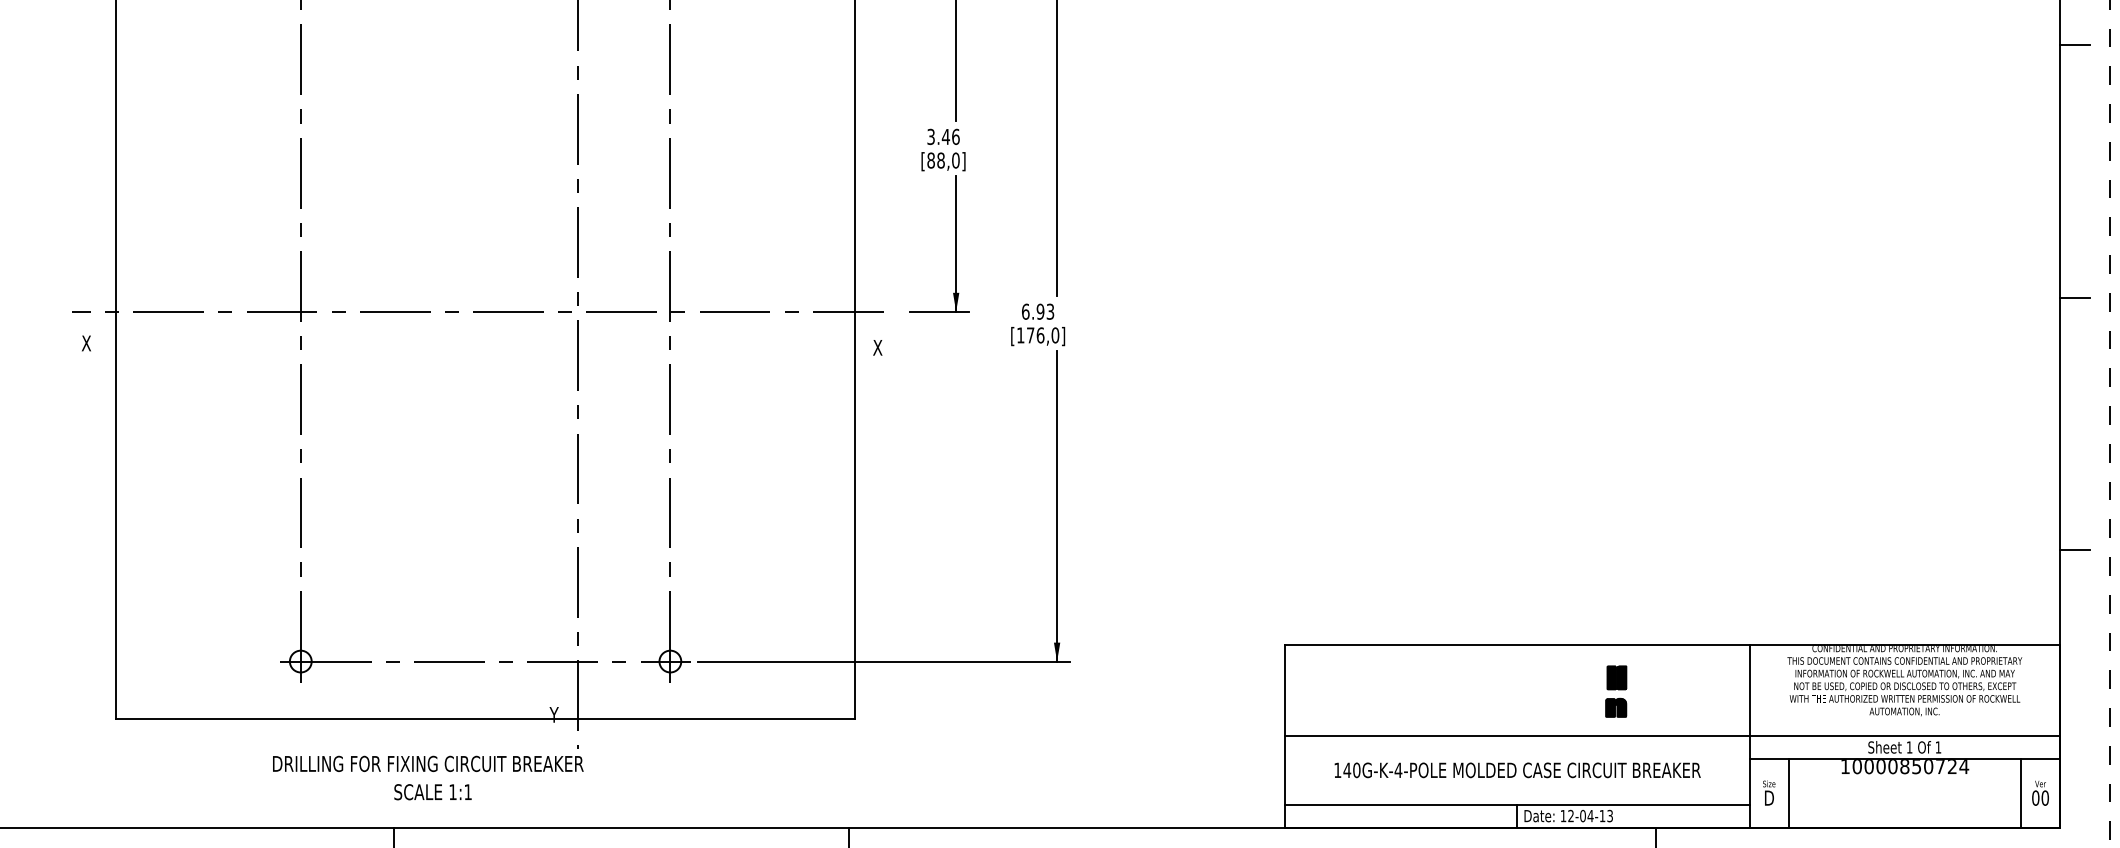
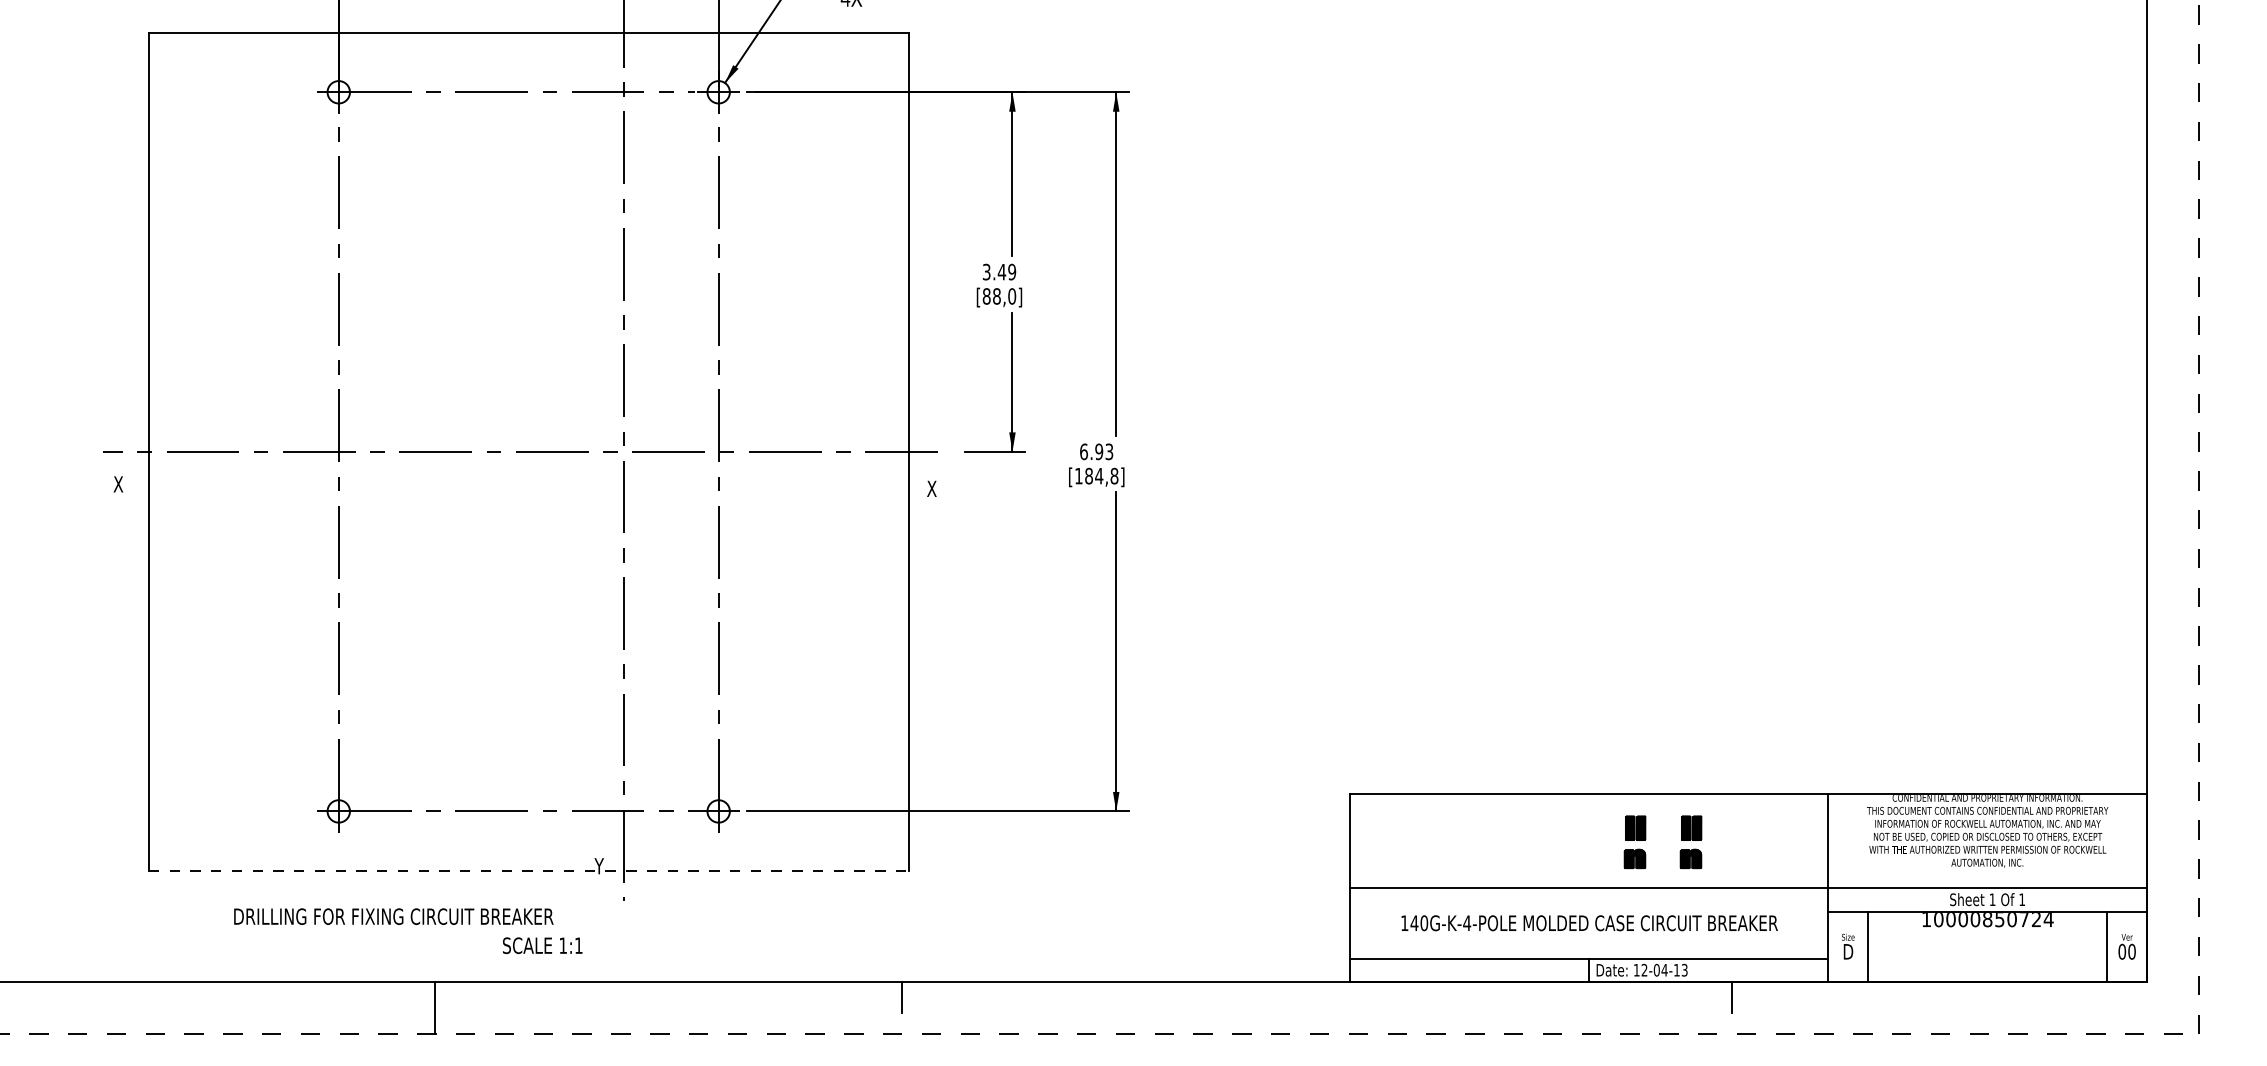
line: (2074, 44) -> (2162, 177), removed
text: (956, 136) -> (1012, 271), 3.46 -> 3.49
line: (2074, 297) -> (2162, 437), removed
text: (1042, 334) -> (1101, 475), [176,0] -> [184,8]
line: (2074, 549) -> (2162, 696), removed
part: (1561, 691) -> (1634, 842), added
line: (485, 719) -> (528, 870), solid -> dashed
text: (427, 763) -> (393, 916), moved
text: (432, 791) -> (542, 945), moved

